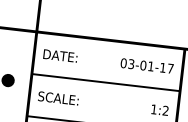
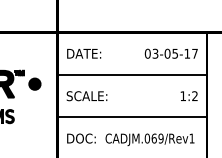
text: (150, 66) -> (174, 53), 03-01-17 -> 03-05-17

